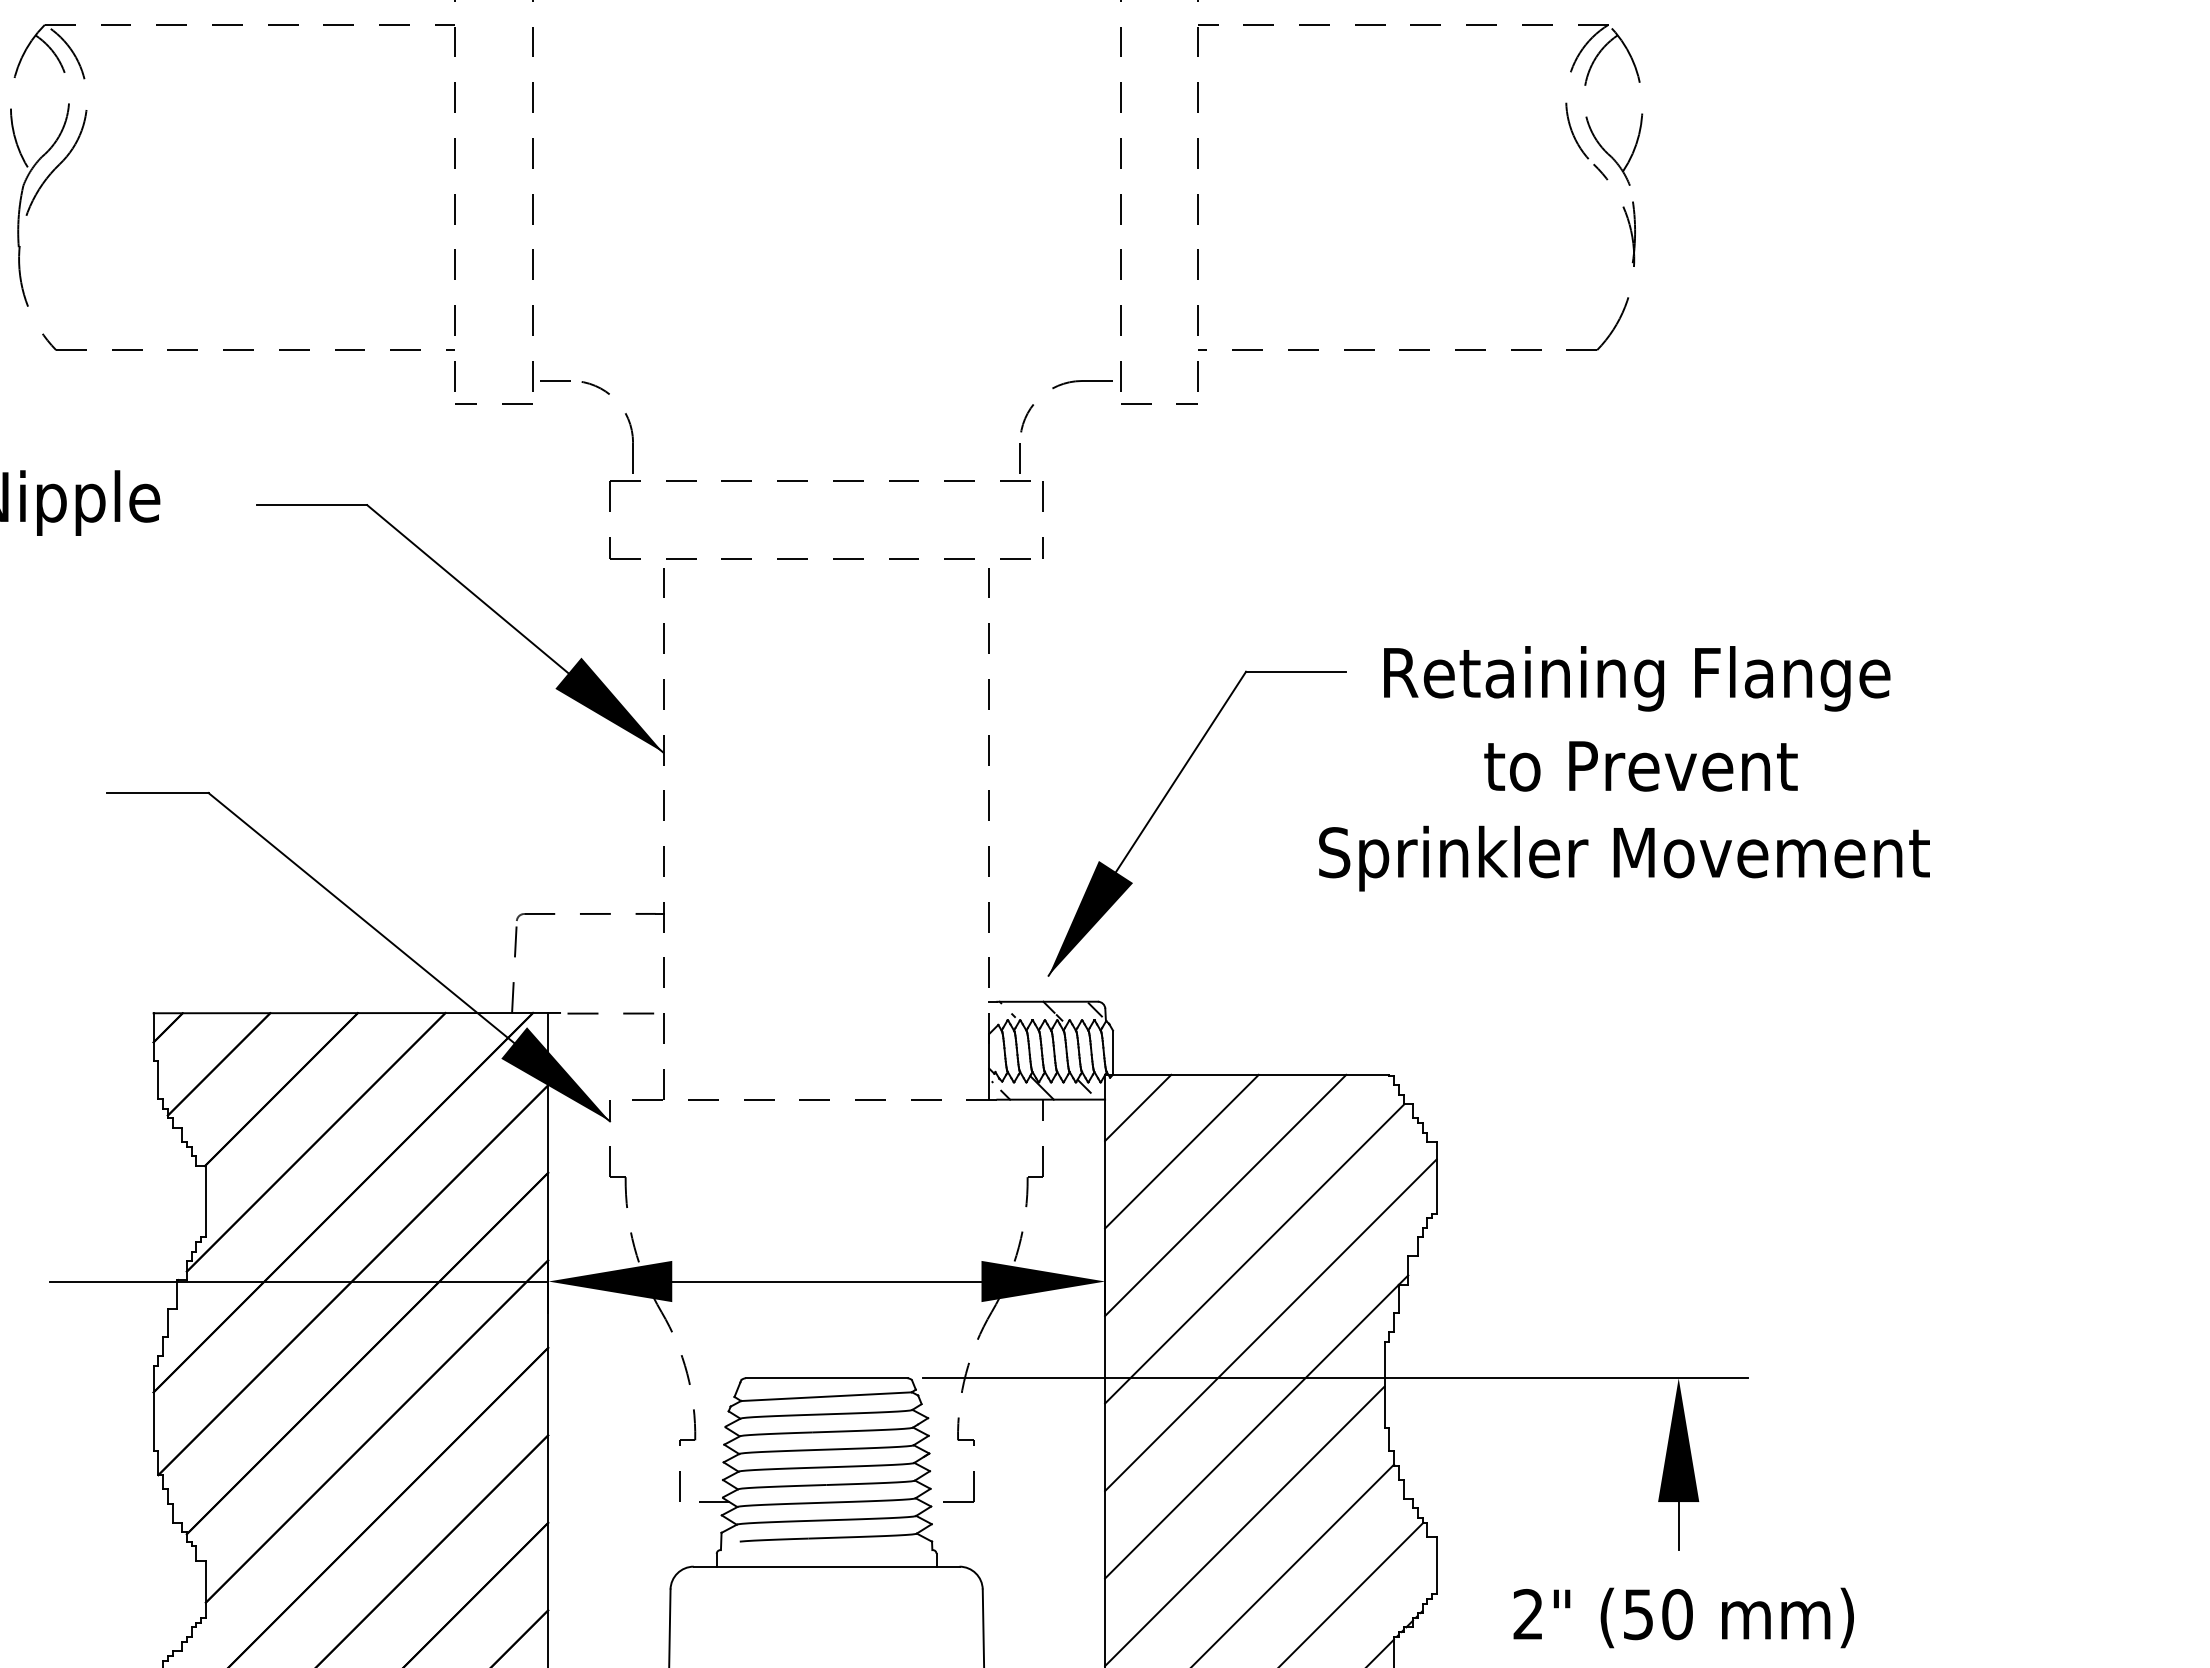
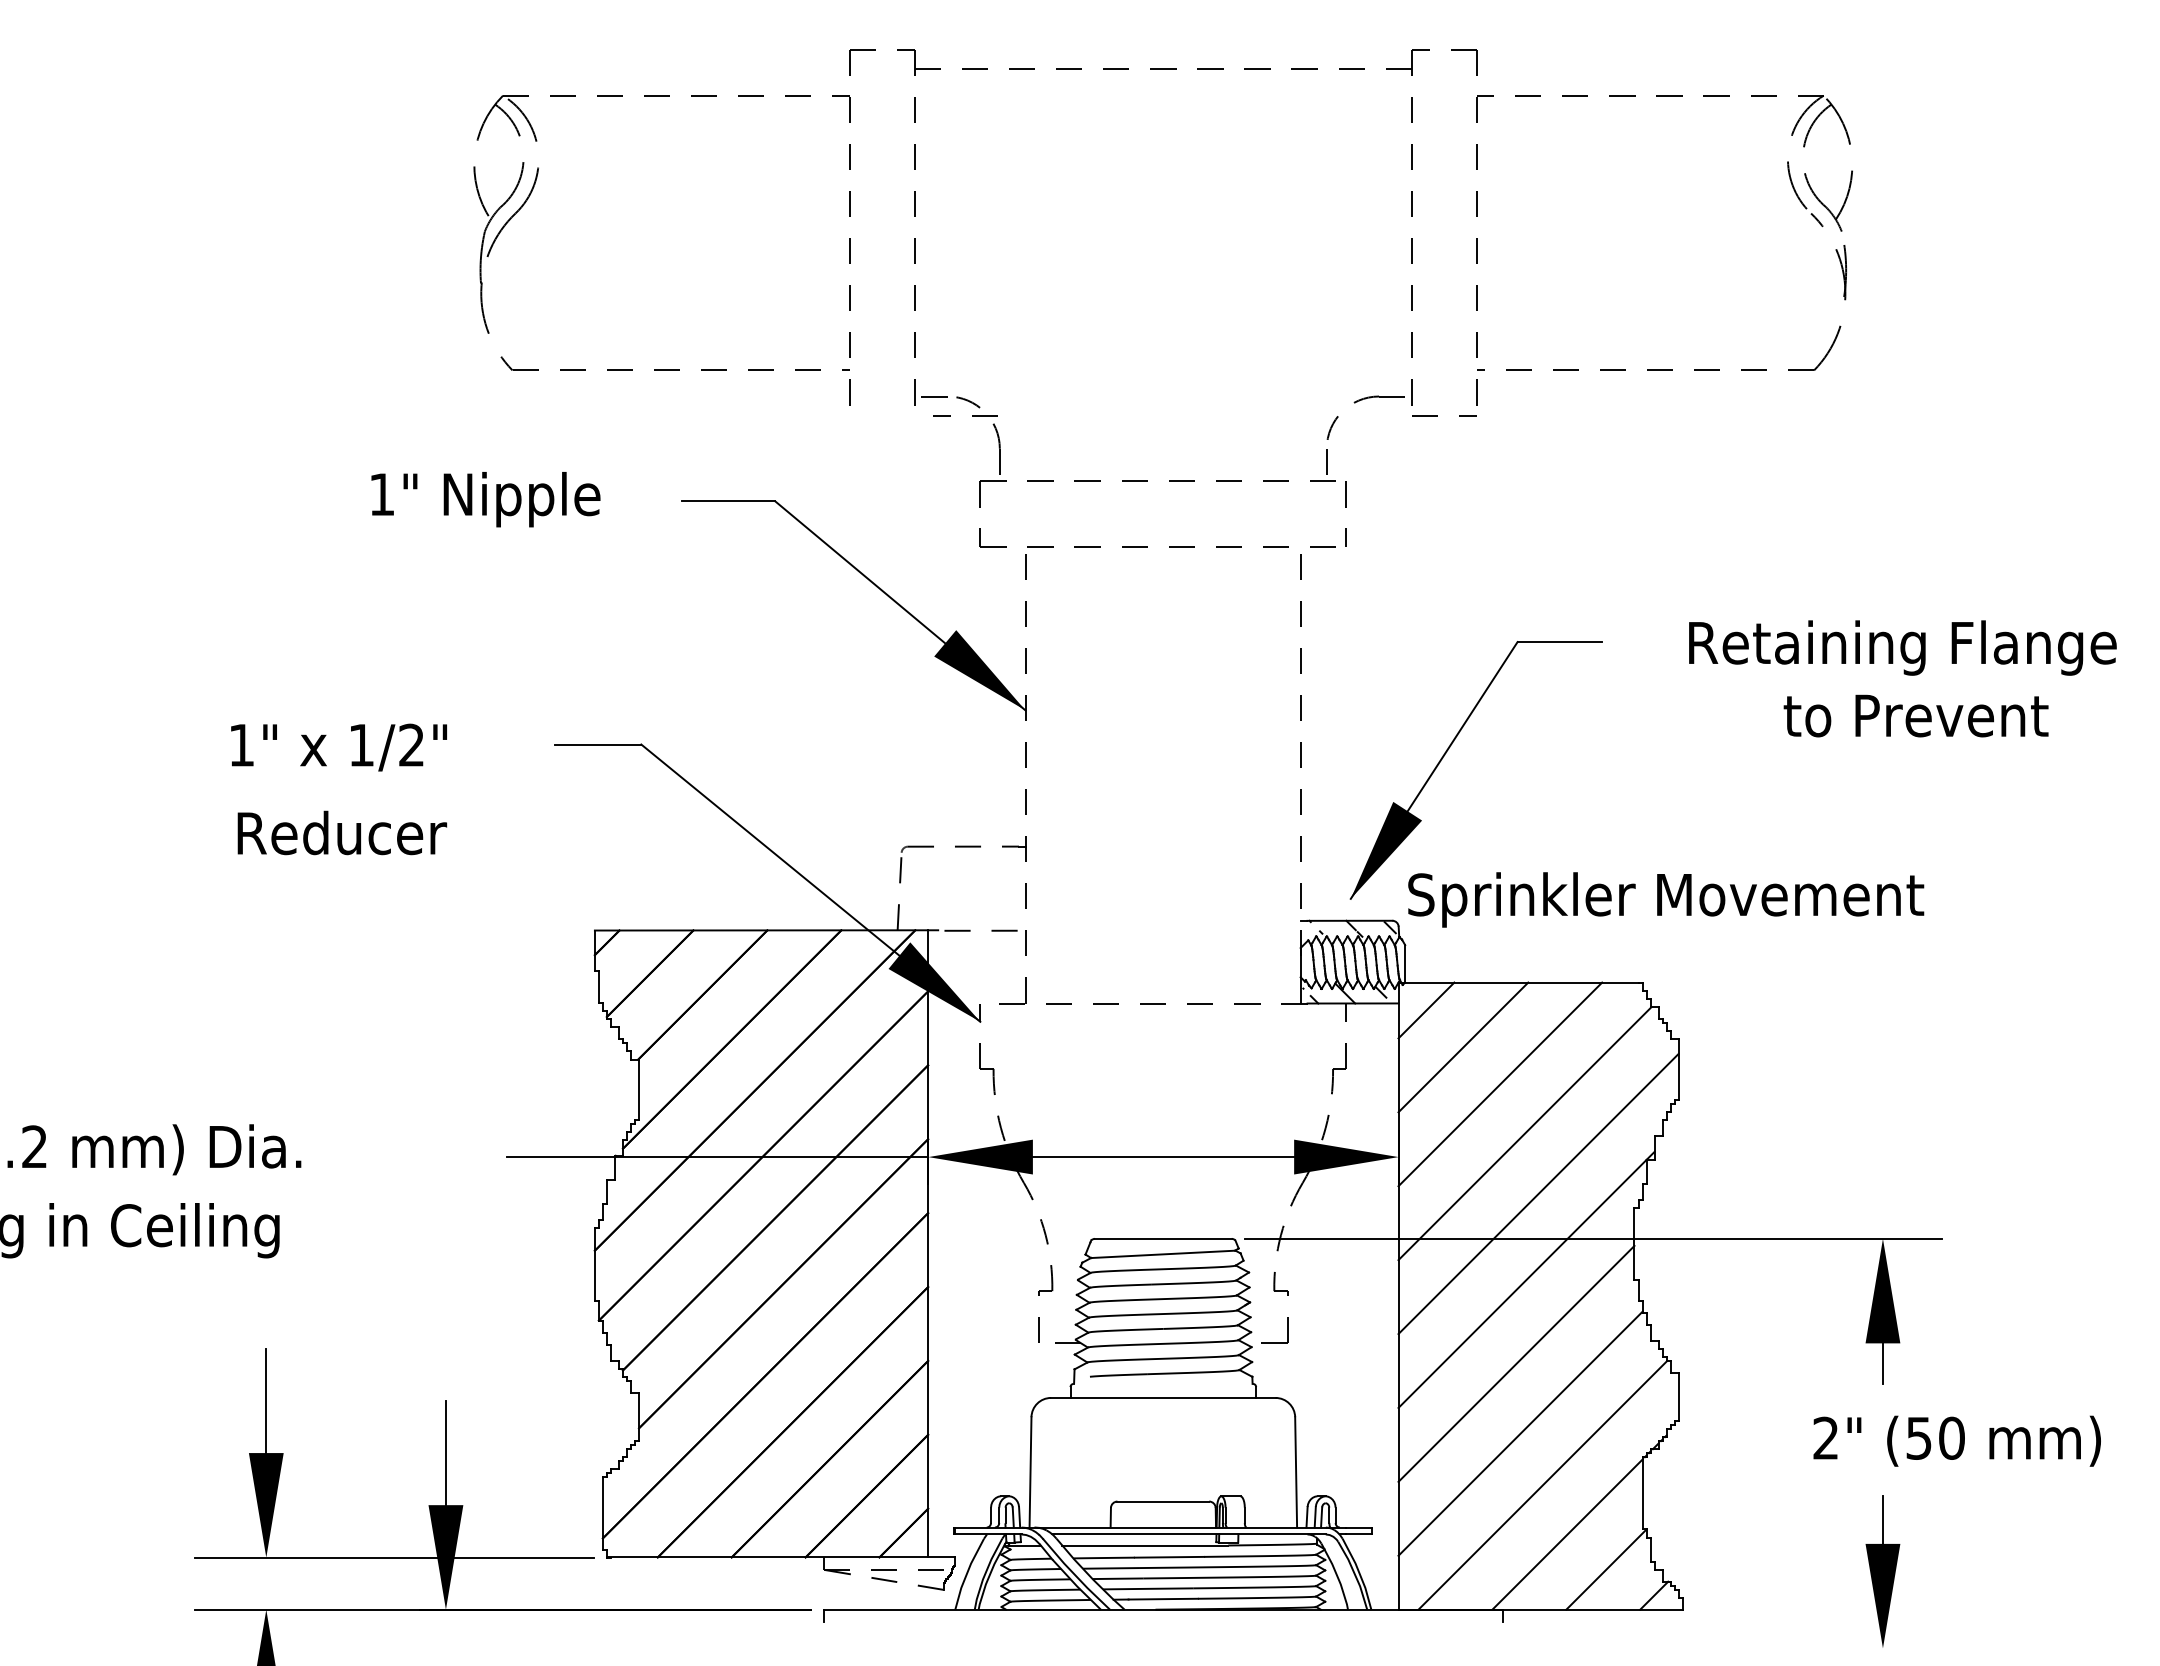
line: (502, 403) -> (972, 415), moved
text: (1636, 678) -> (1902, 647), moved
text: (1640, 765) -> (1915, 715), moved
text: (1624, 858) -> (1666, 899), moved
text: (1682, 1617) -> (1956, 1440), moved

